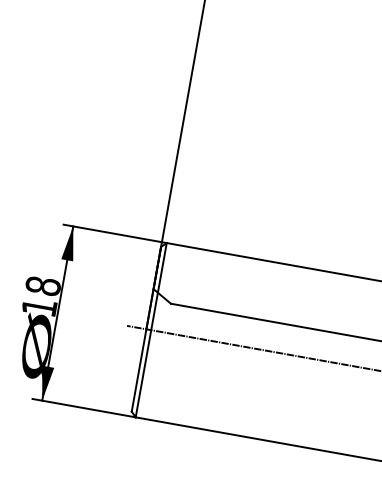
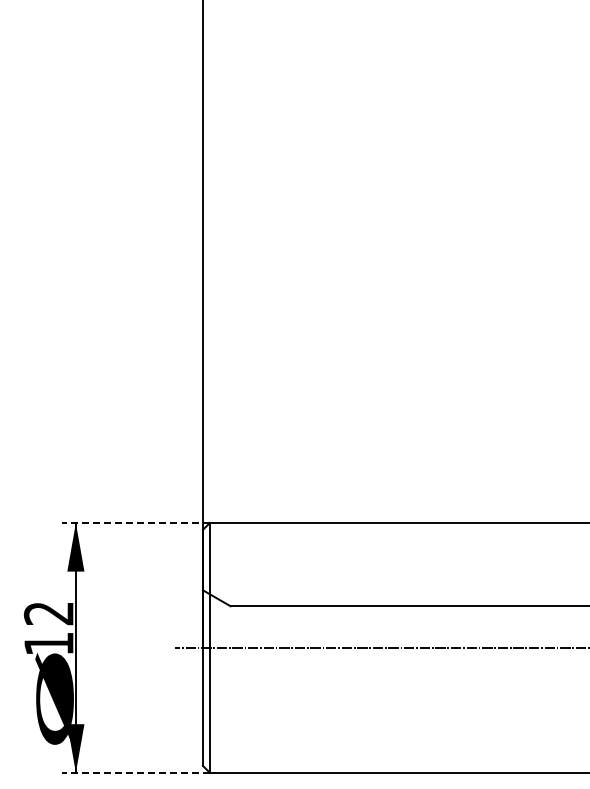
line: (114, 234) -> (135, 523), solid -> dashed
text: (42, 286) -> (48, 613), 18 -> 12
line: (83, 407) -> (135, 772), solid -> dashed

